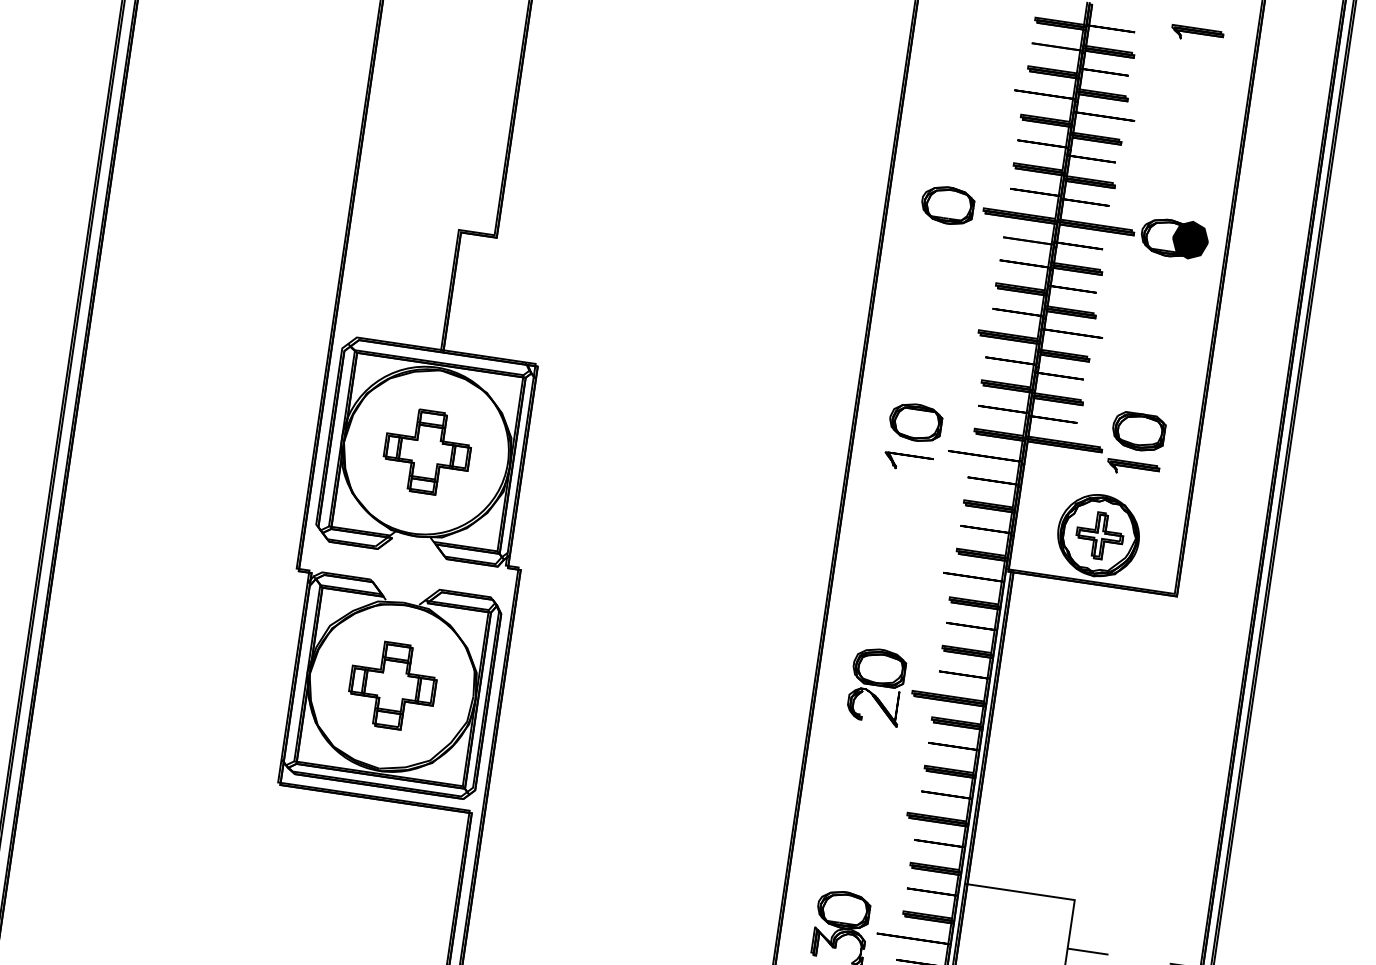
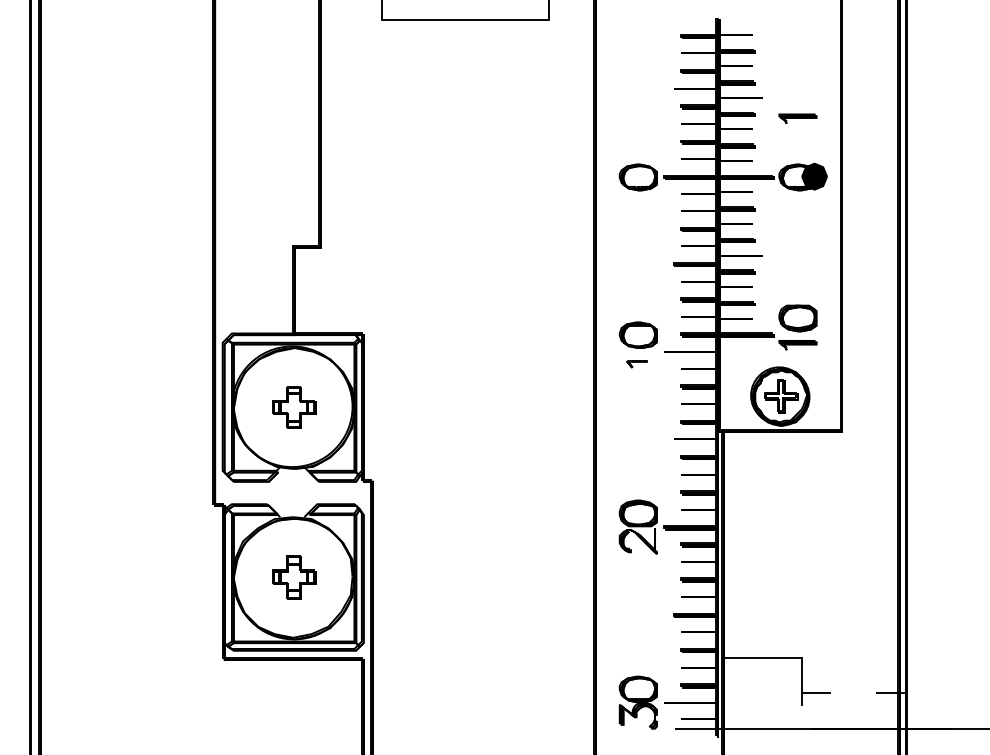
part: (1196, 34) -> (797, 118), moved
part: (427, 452) -> (294, 407), size x0.7
part: (907, 462) -> (636, 364), size x0.6
part: (393, 685) -> (294, 577), size x0.7

